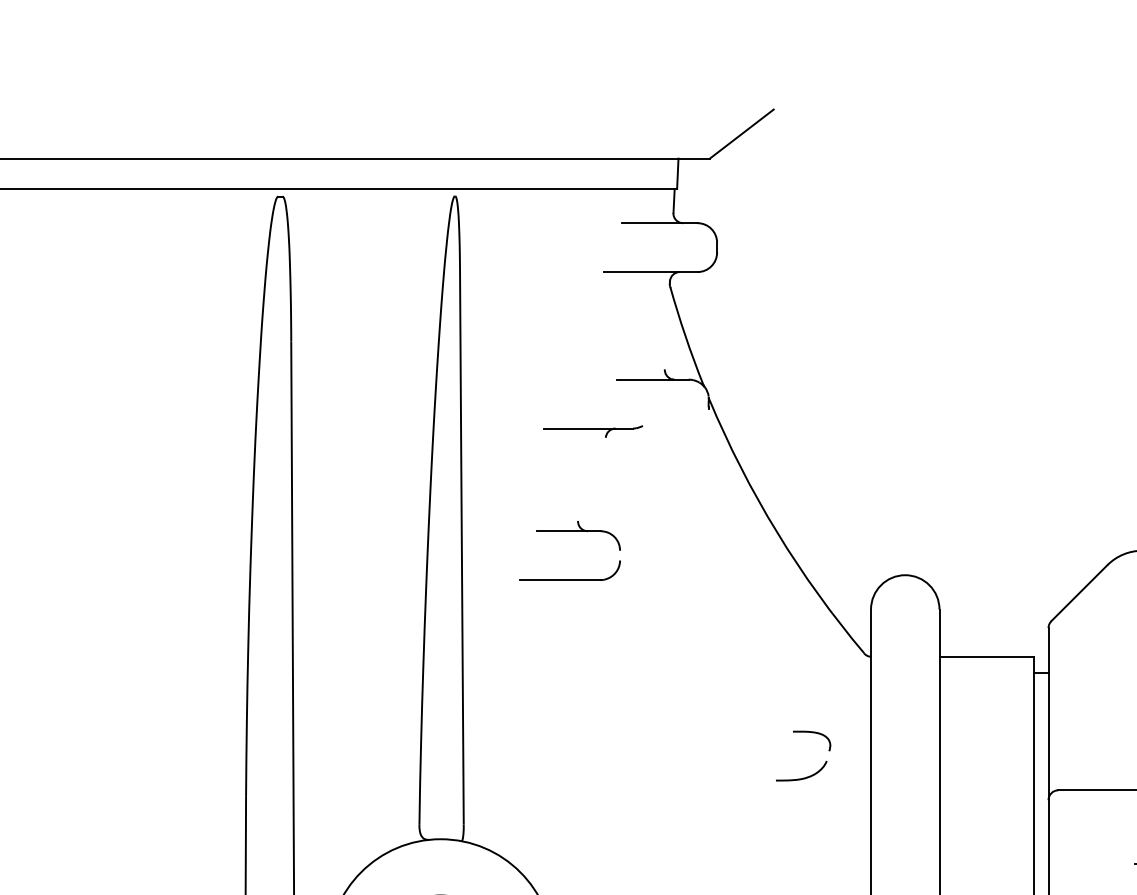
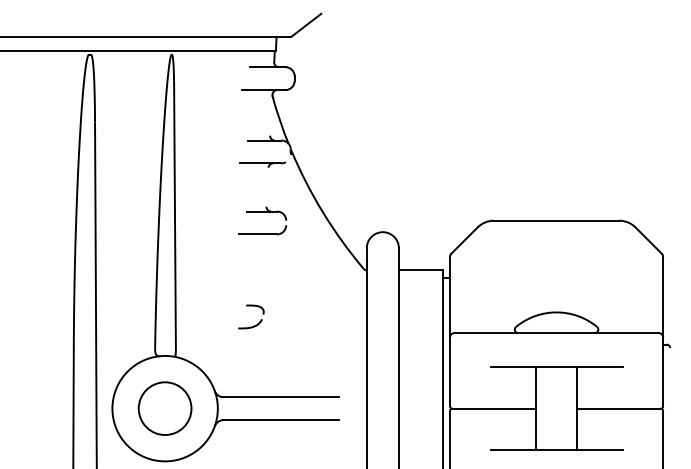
part: (593, 430) -> (262, 164), moved
part: (569, 533) -> (262, 212), moved
part: (819, 767) -> (258, 322), moved

